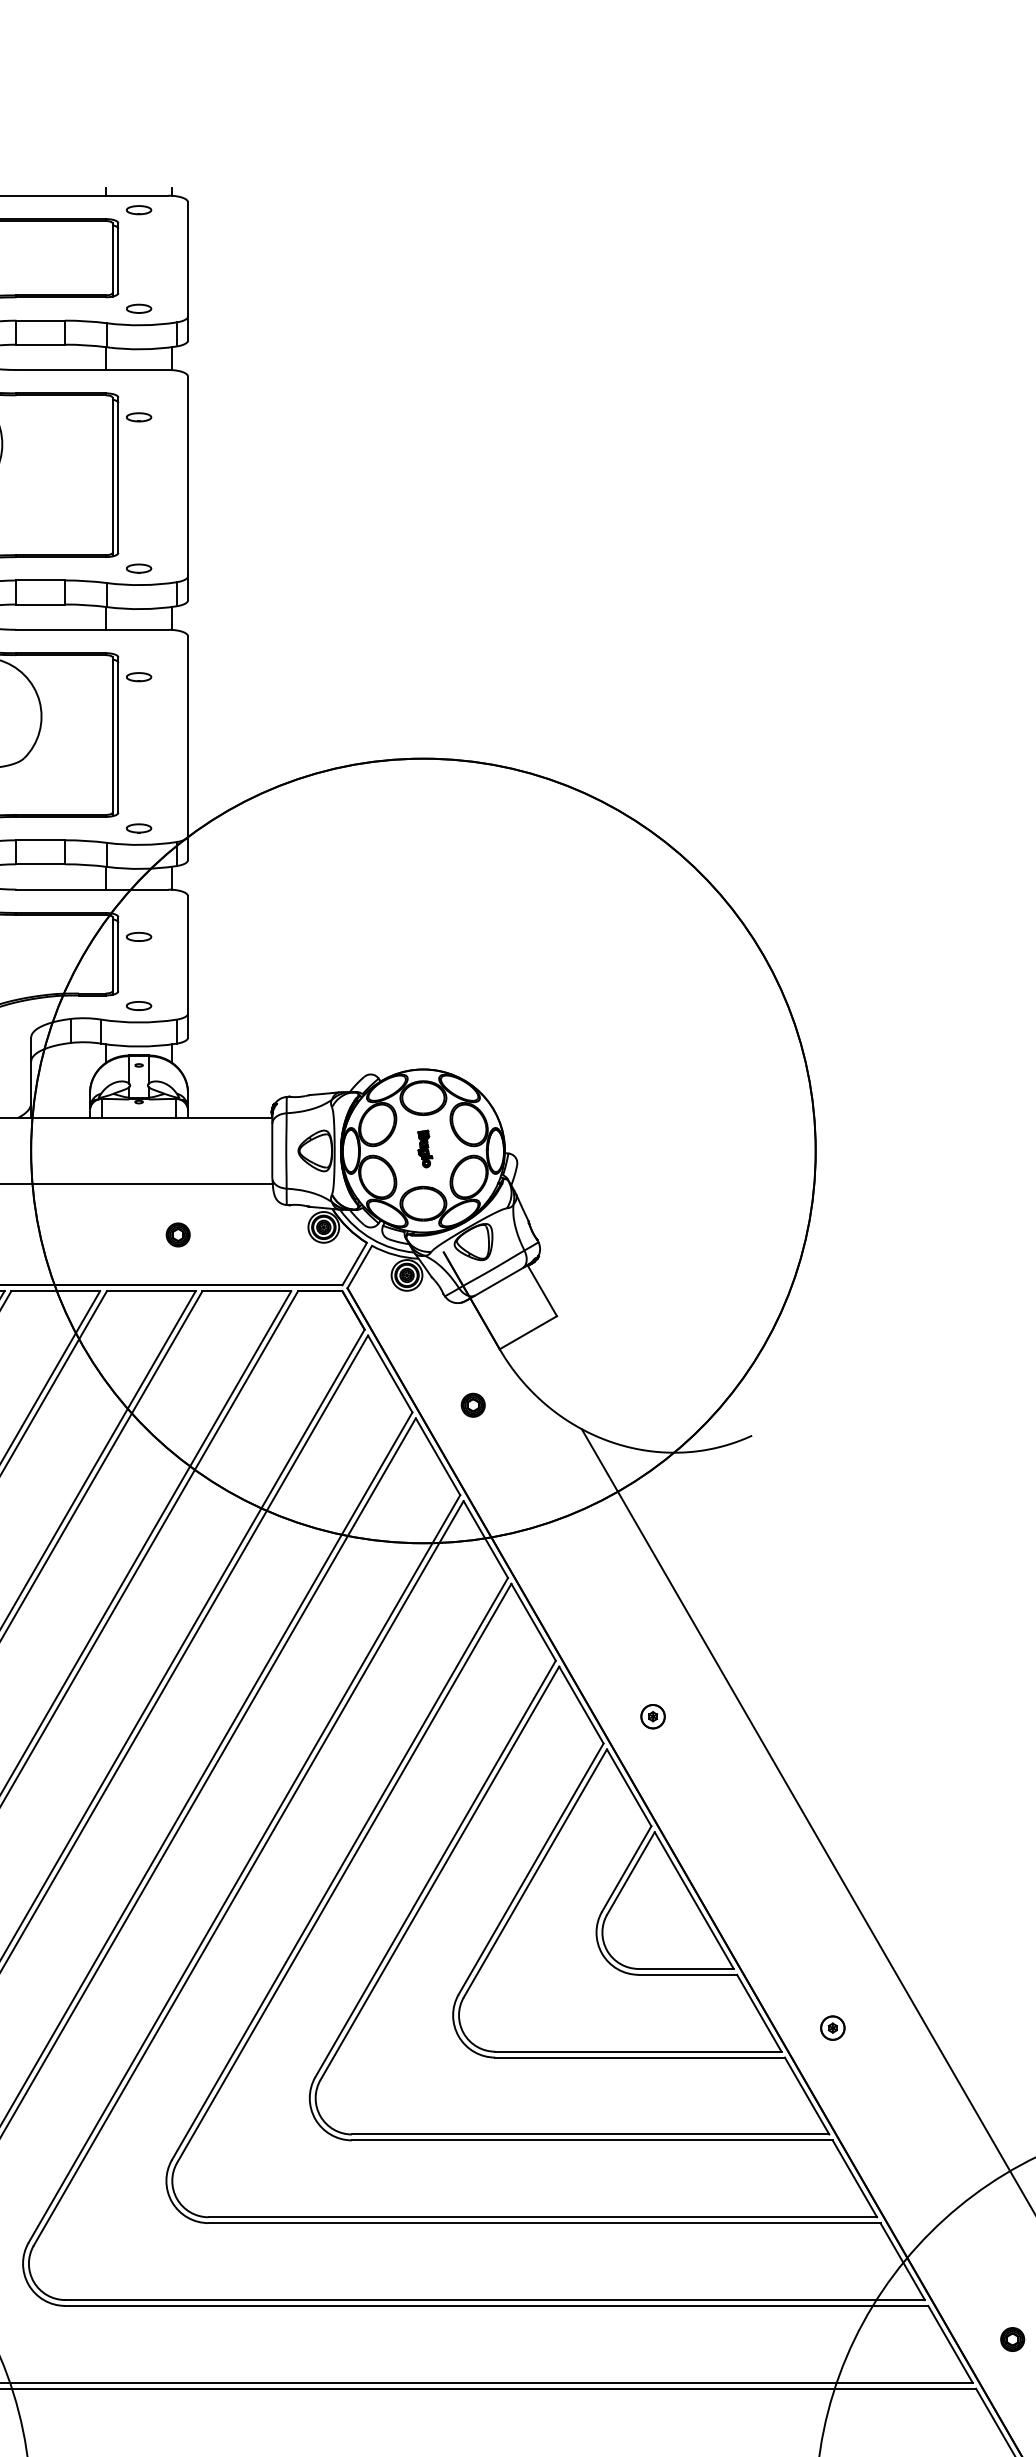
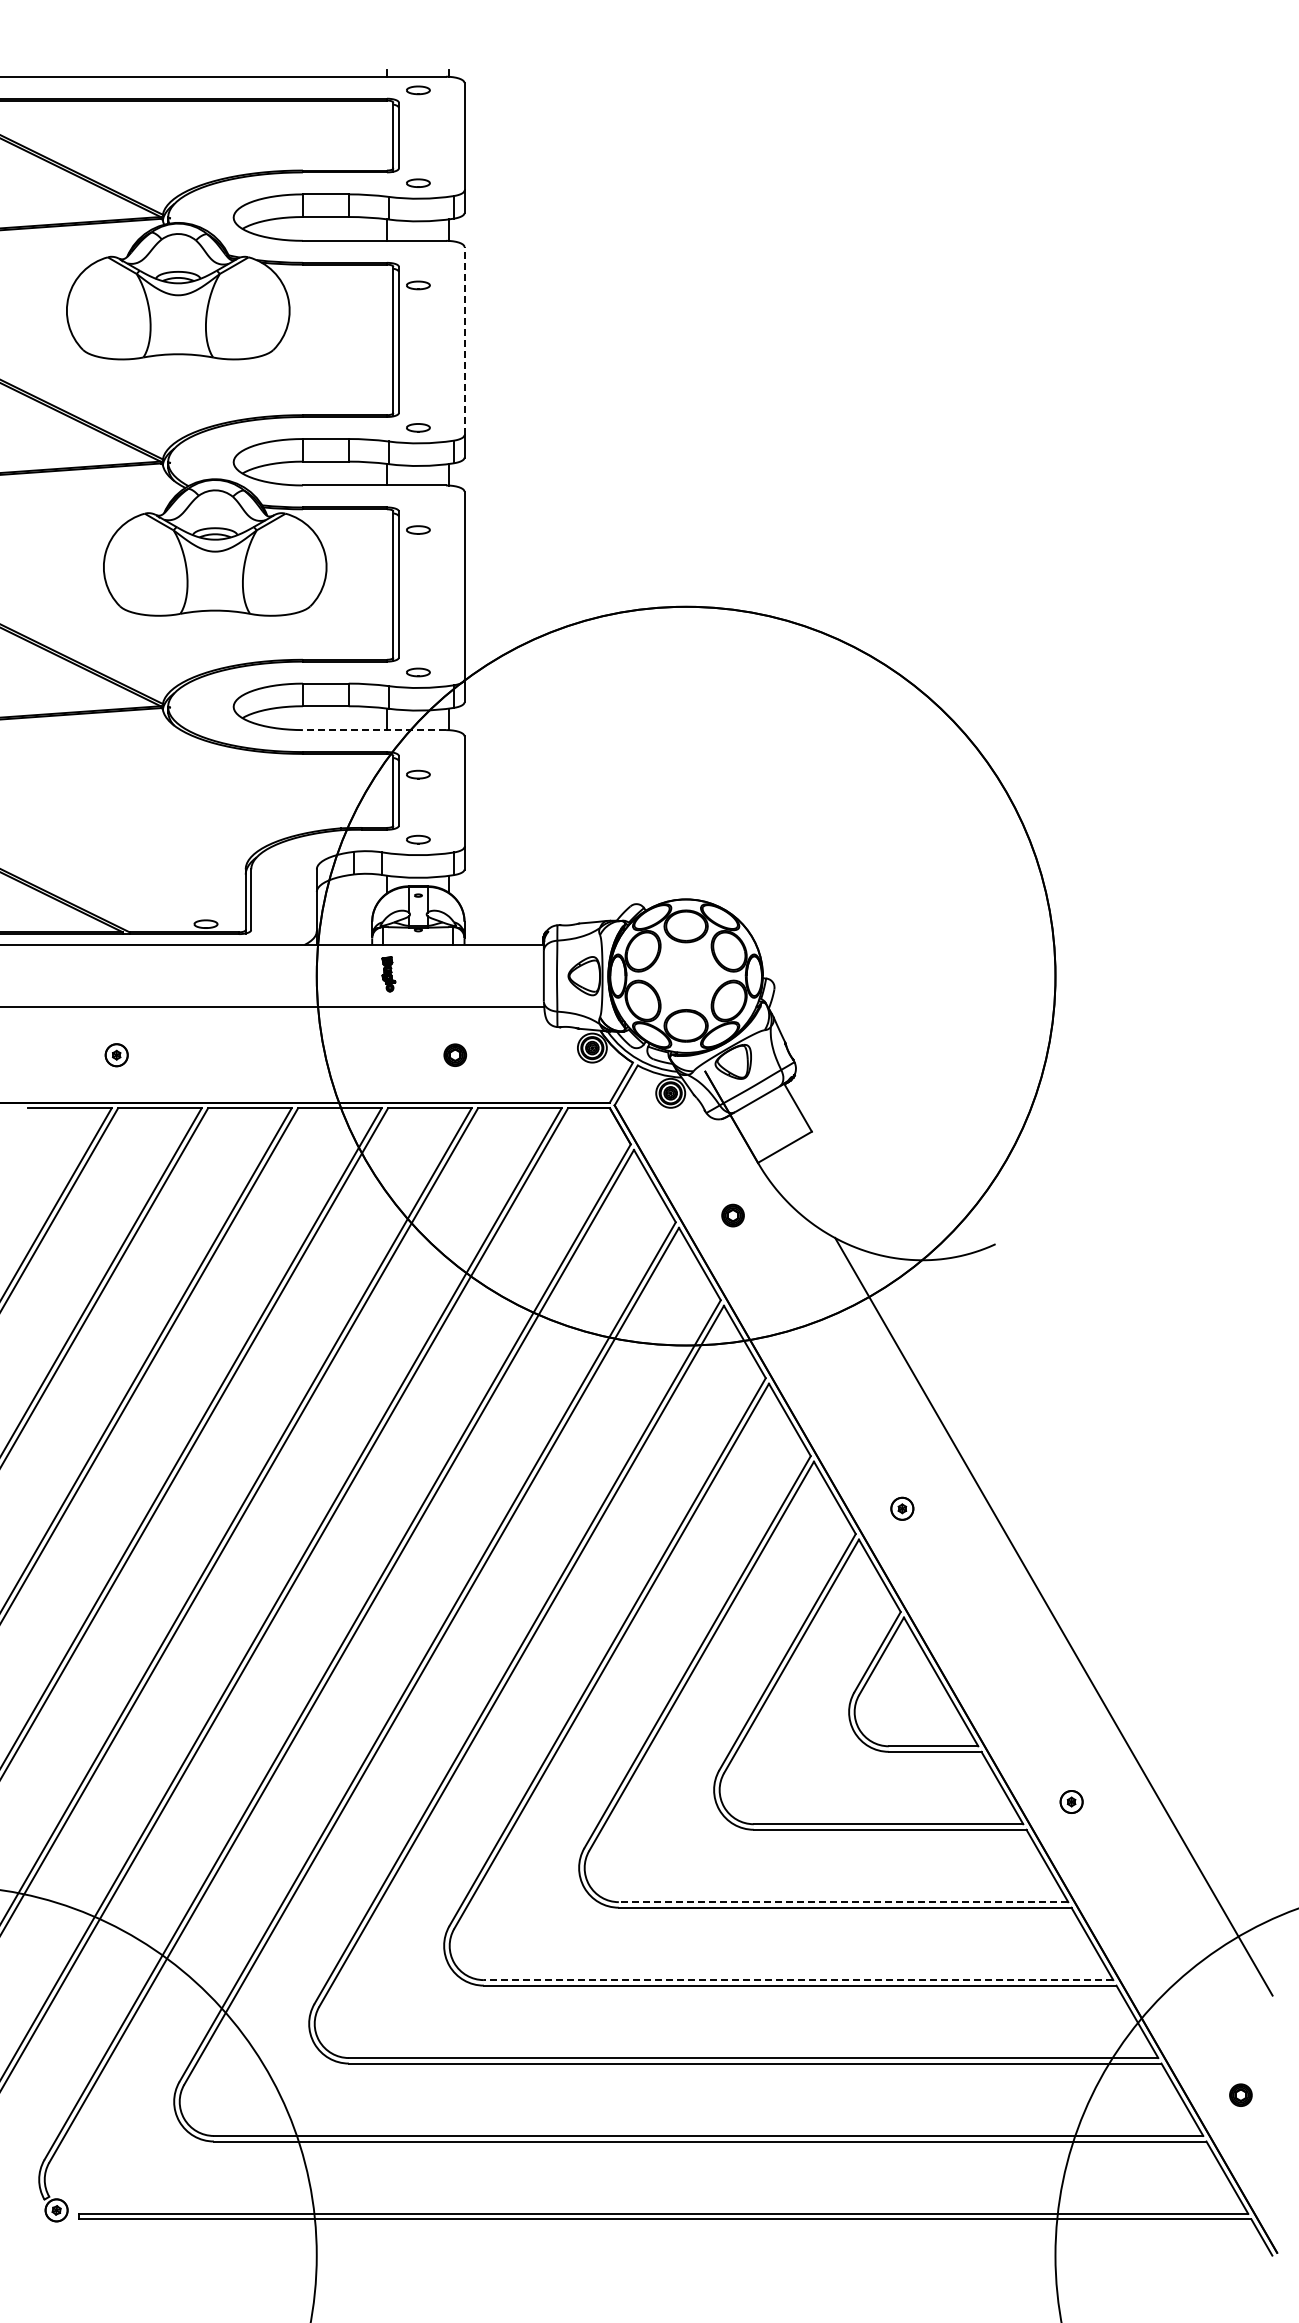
line: (188, 475) -> (464, 340), solid -> dashed
line: (92, 890) -> (374, 730), solid -> dashed
part: (424, 1149) -> (388, 974), moved
line: (590, 2134) -> (843, 1902), solid -> dashed
line: (542, 2217) -> (798, 1980), solid -> dashed

